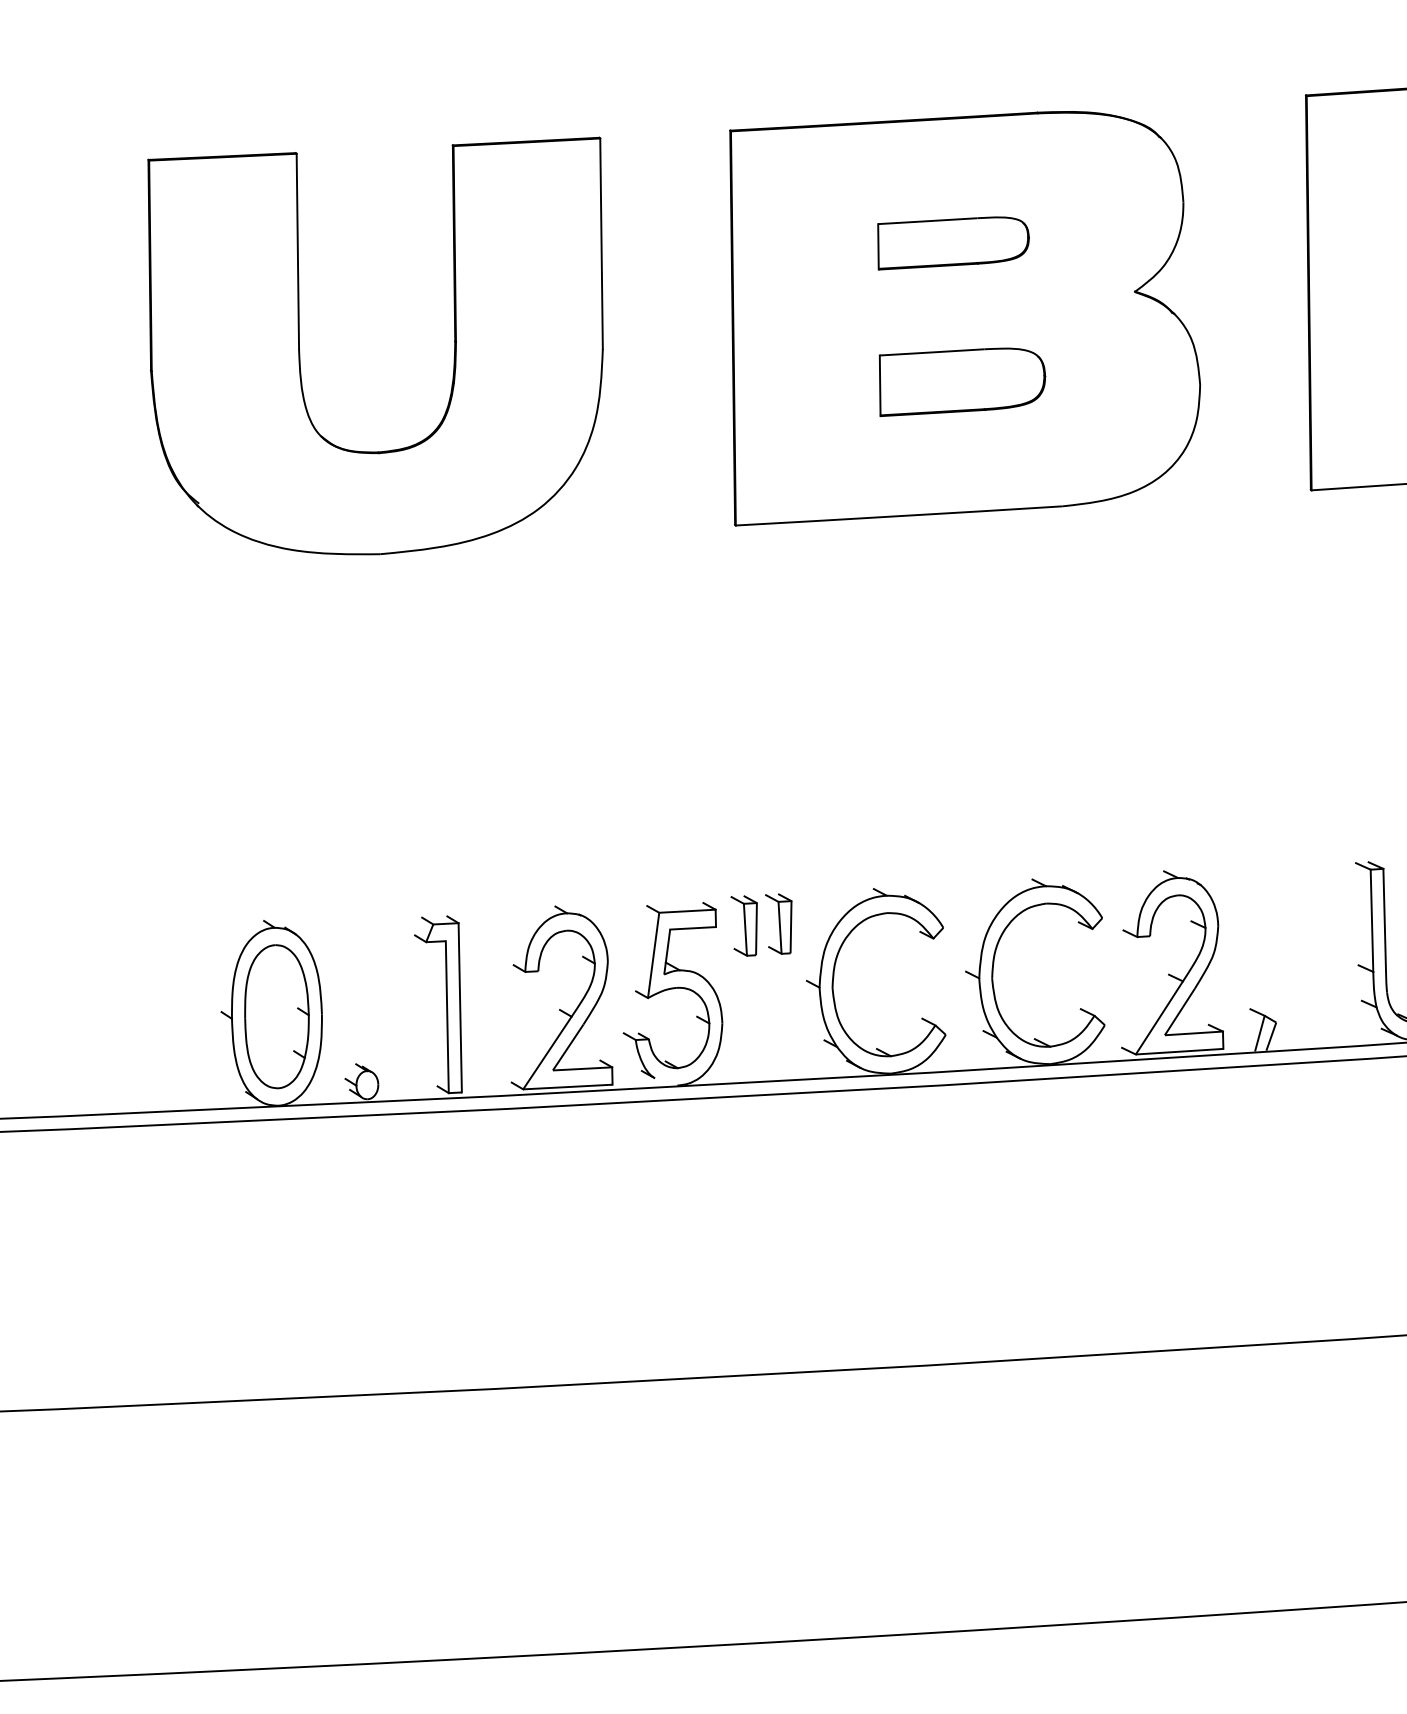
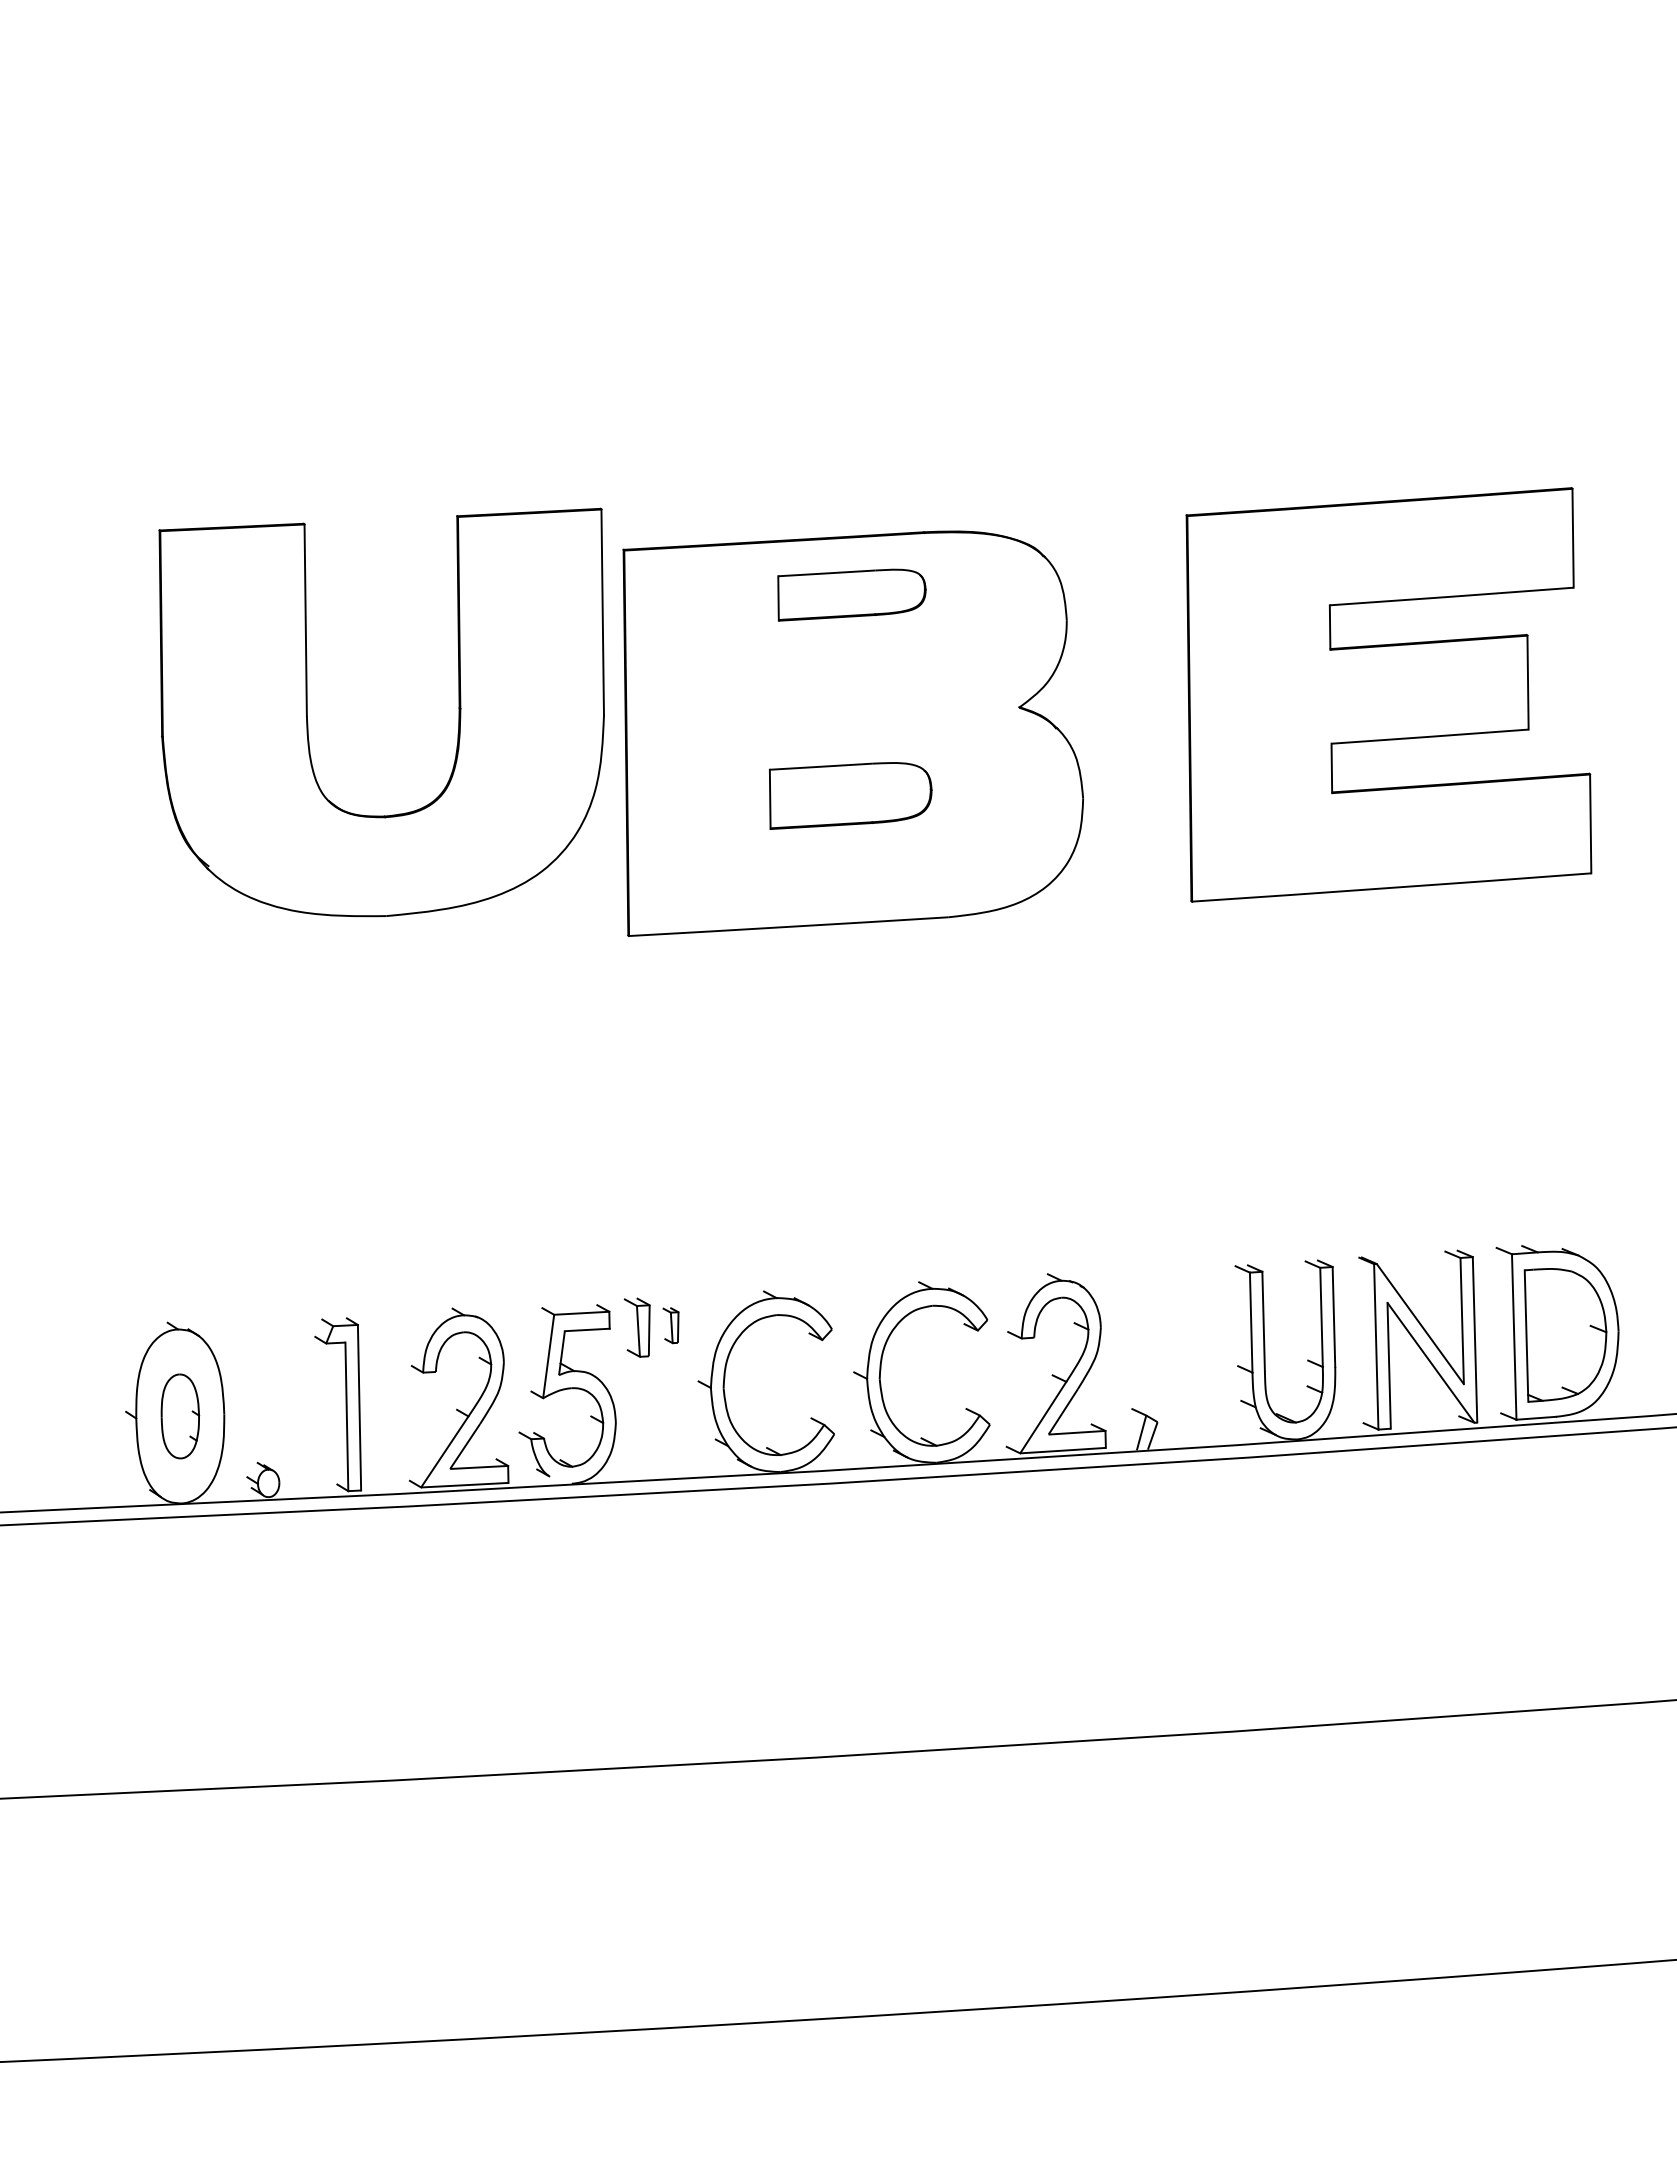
part: (953, 242) -> (851, 594), moved
part: (300, 357) -> (308, 723), moved
part: (778, 923) -> (670, 1325), size x0.6
part: (277, 1016) -> (180, 1416), size x0.6

